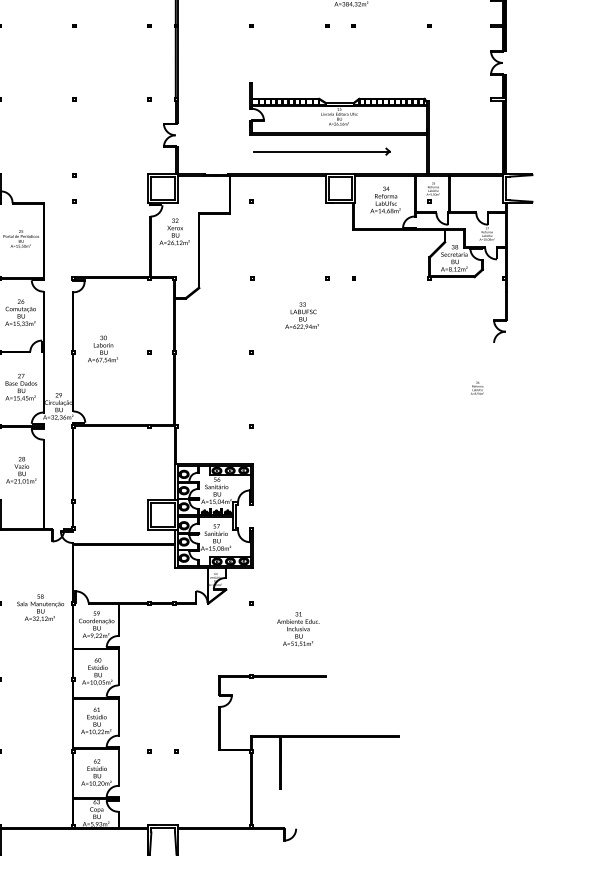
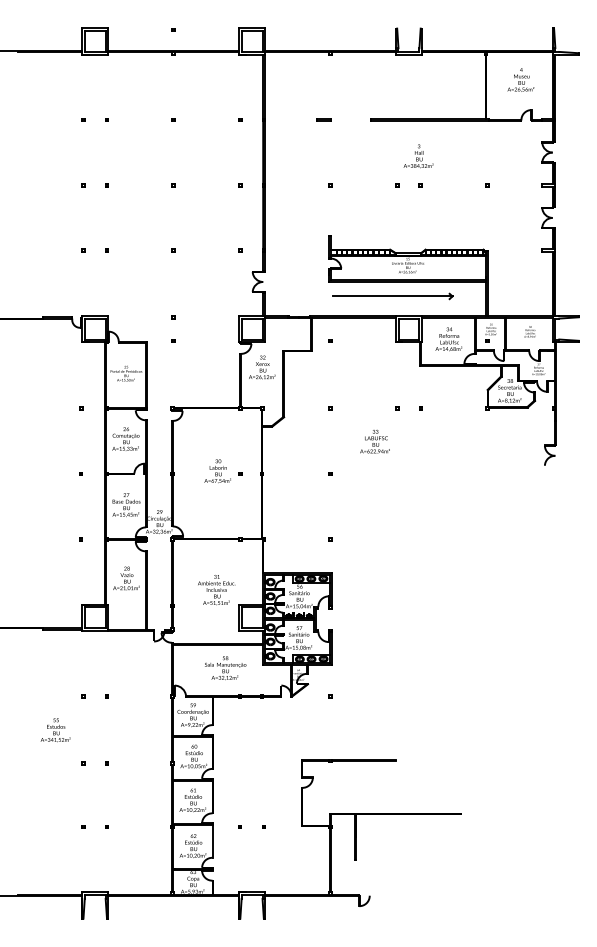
text: (102, 349) -> (217, 471), moved
text: (476, 387) -> (529, 331), moved
text: (40, 608) -> (225, 668), moved
text: (298, 629) -> (216, 590), moved

